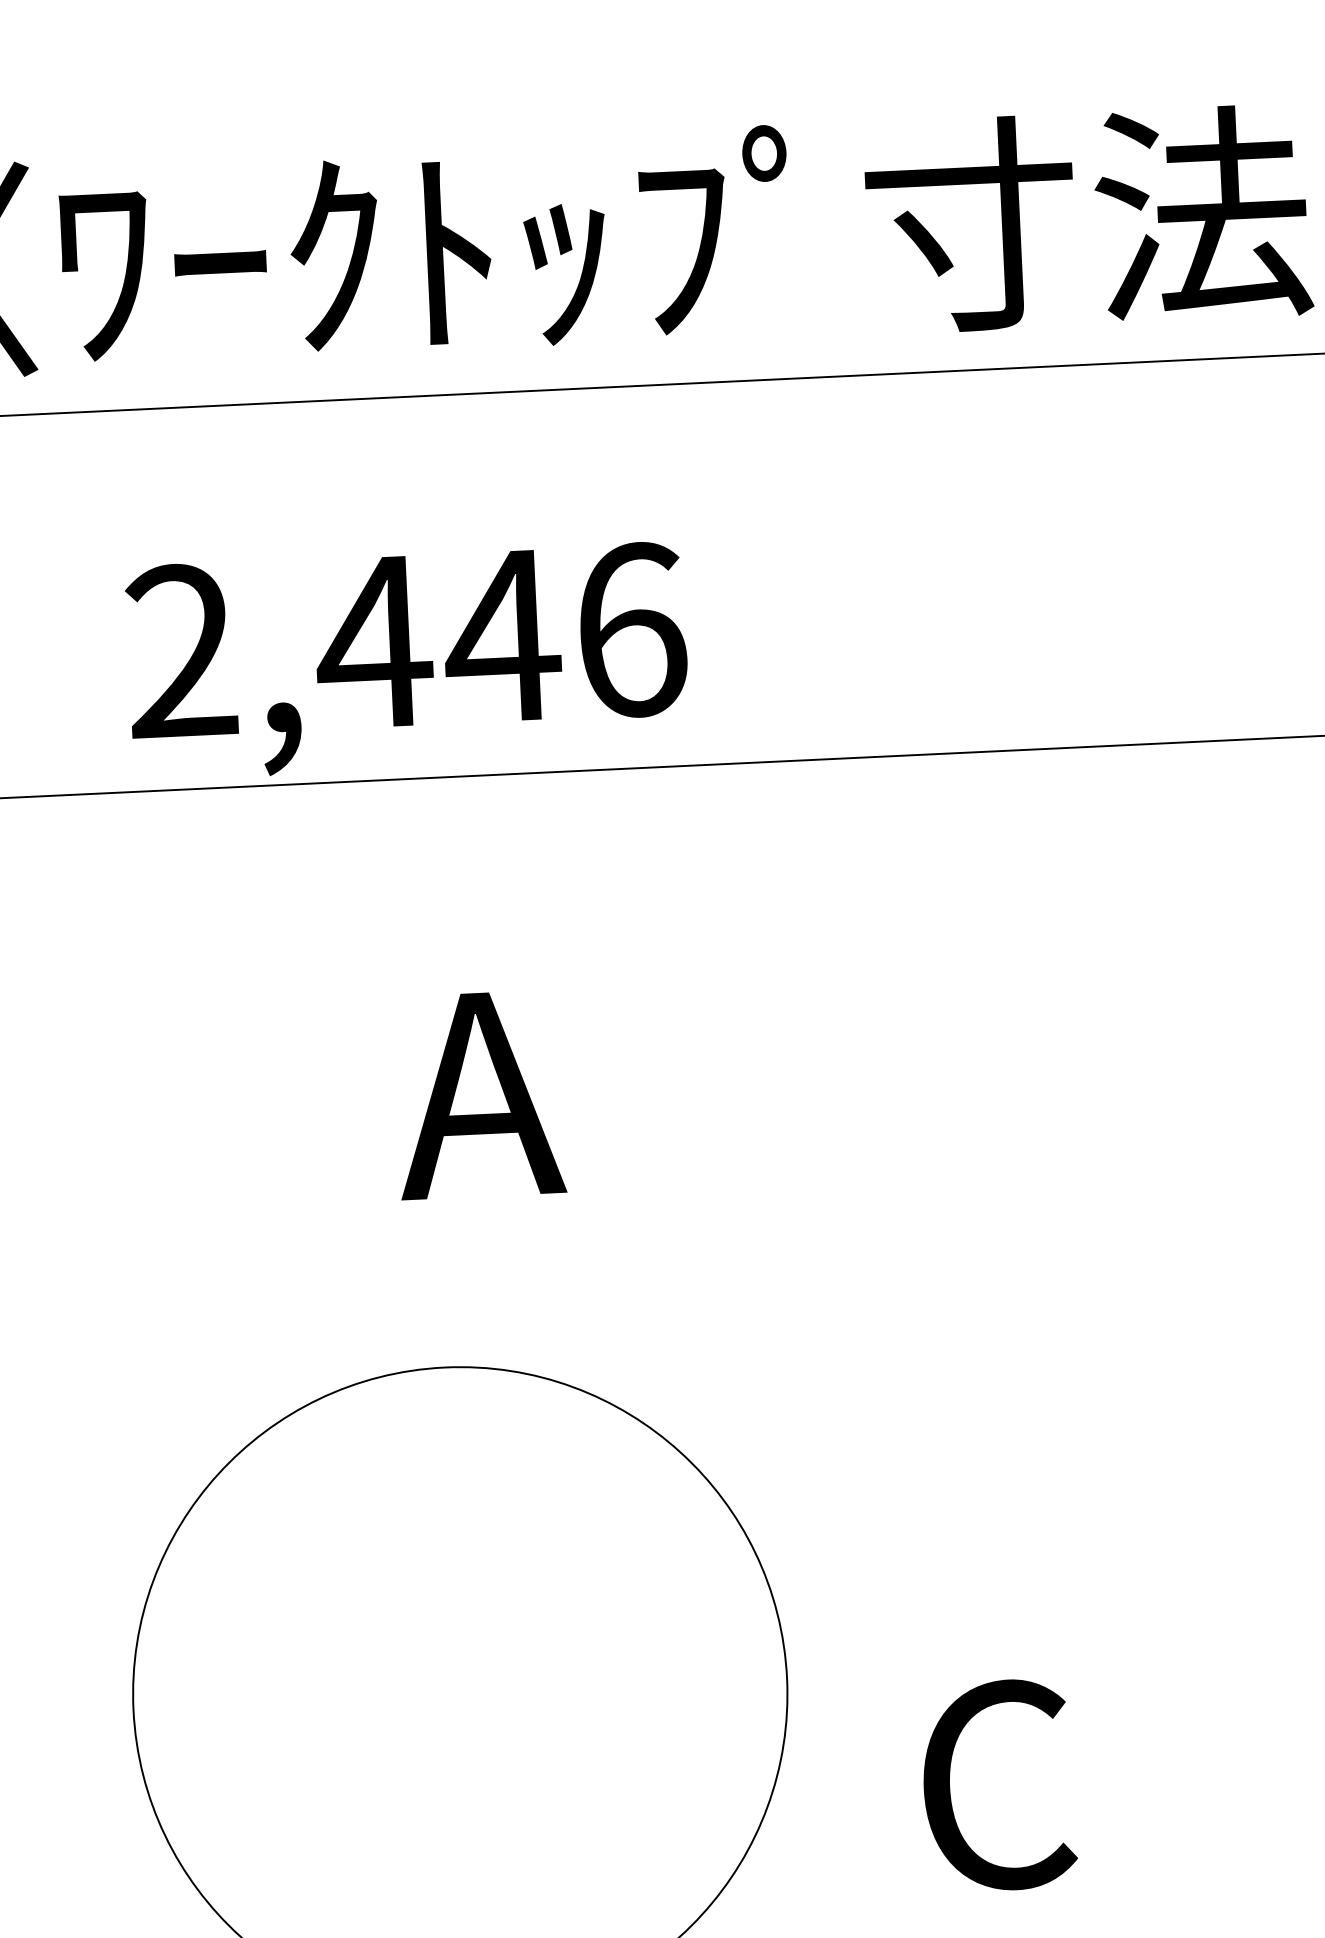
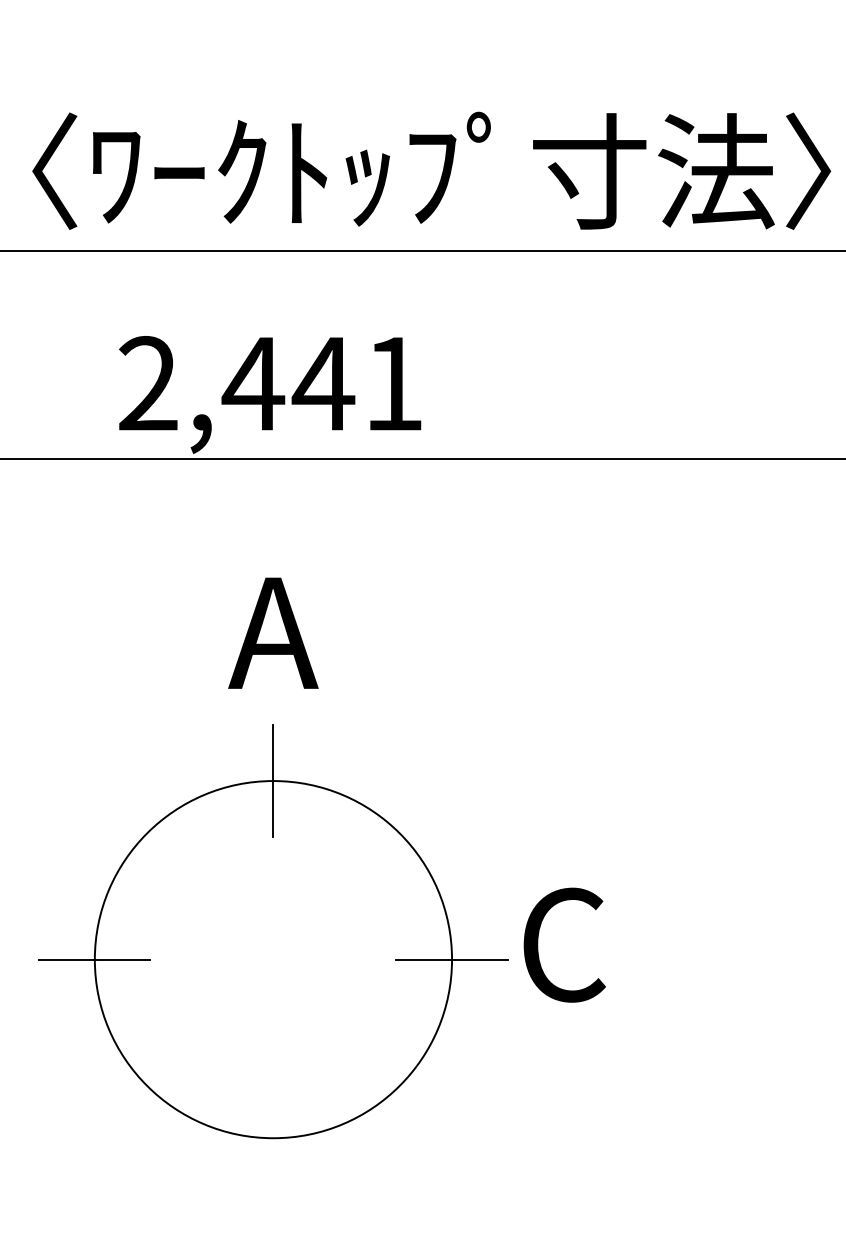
text: (632, 629) -> (394, 383), 2,446 -> 2,441
text: (479, 1093) -> (273, 632), moved
line: (444, 1366) -> (273, 780), added
line: (786, 1678) -> (451, 959), added
line: (132, 1709) -> (94, 959), added
text: (998, 1784) -> (564, 944), moved

